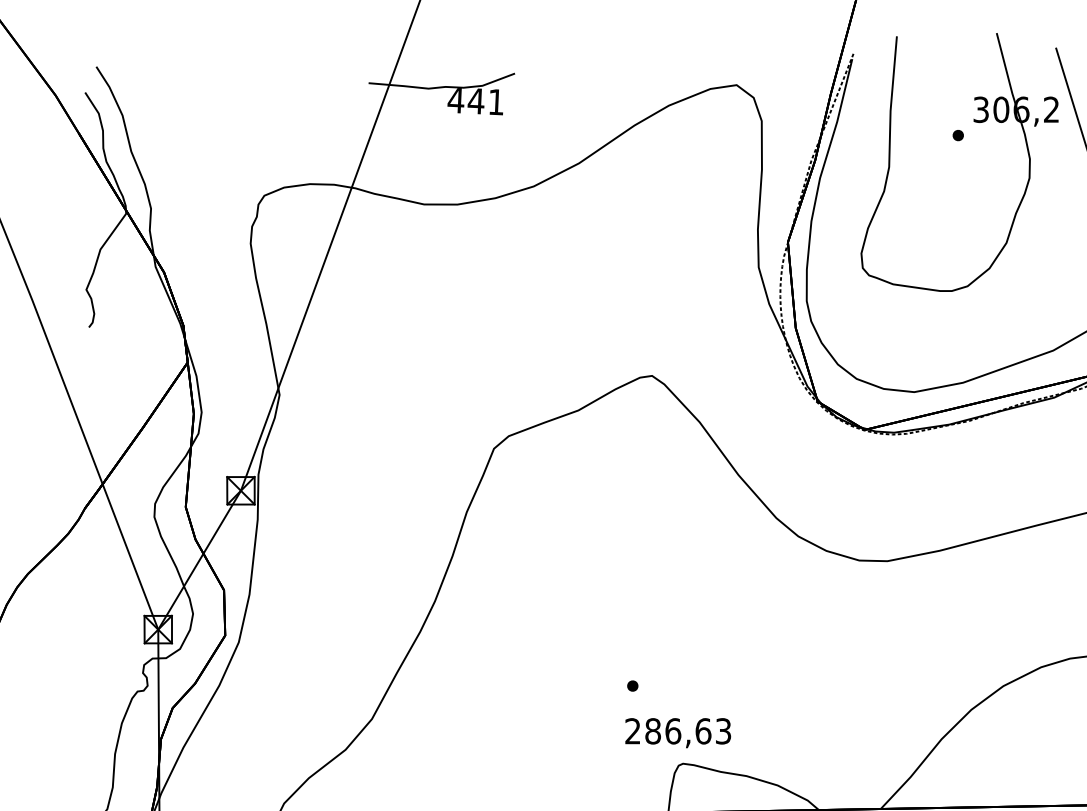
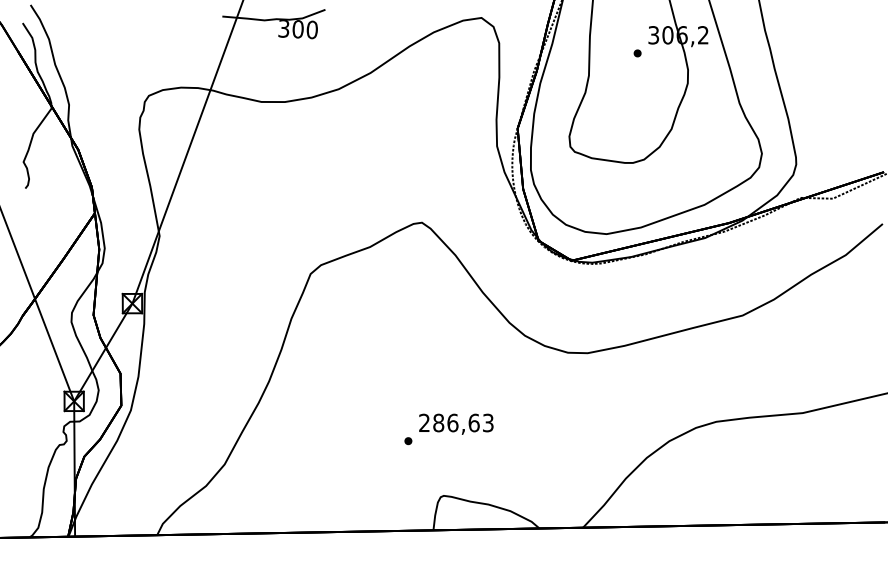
text: (475, 101) -> (297, 29), 441 -> 300
text: (678, 732) -> (456, 423), moved

